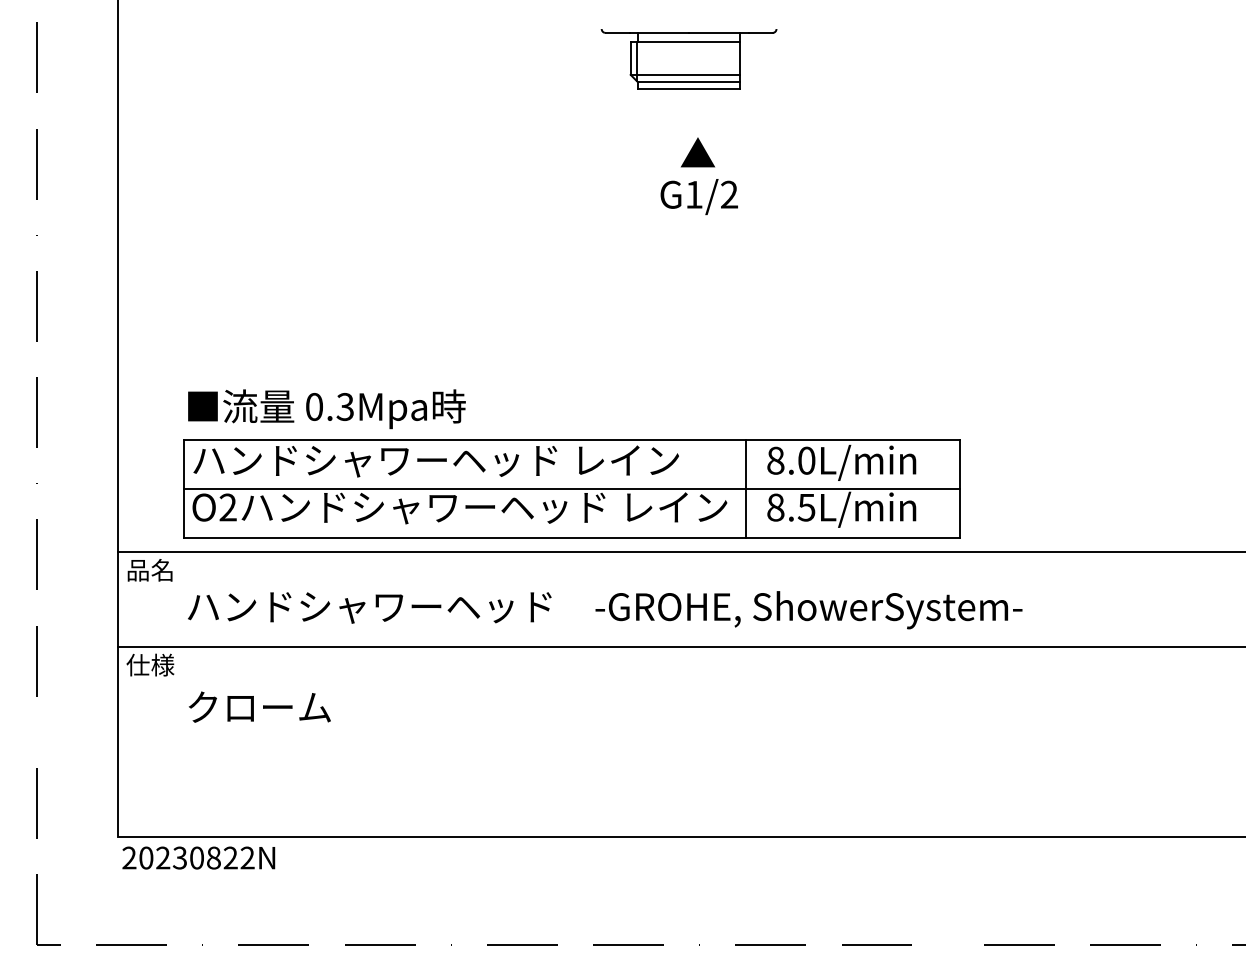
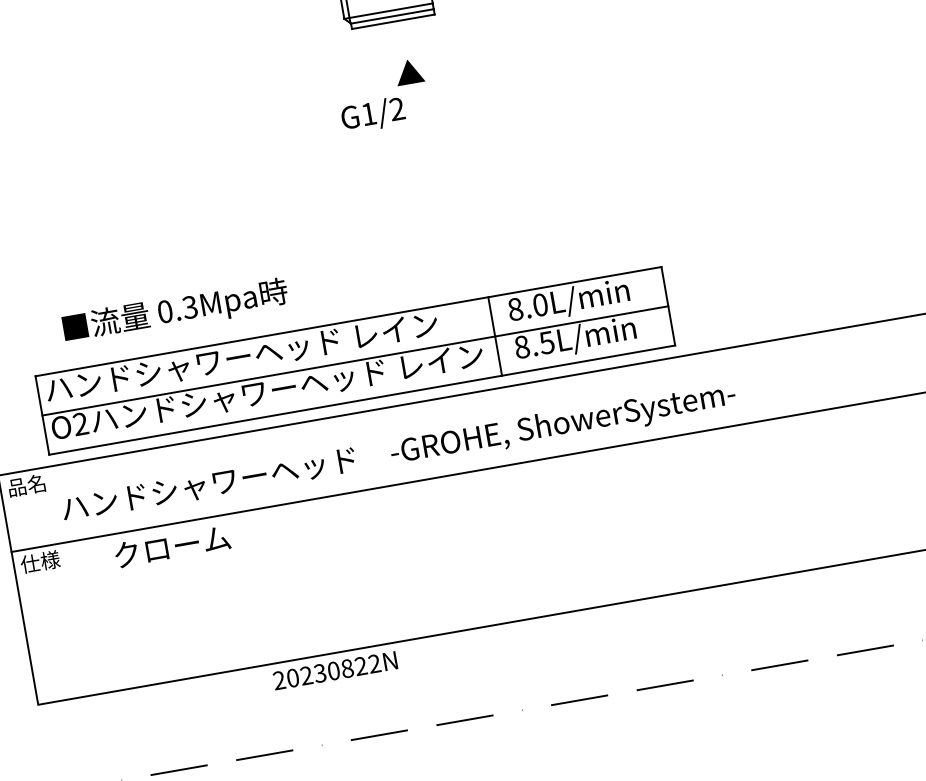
text: (698, 197) -> (372, 115), moved
text: (326, 409) -> (175, 312), moved
text: (259, 706) -> (172, 545), moved
text: (198, 857) -> (334, 670), moved

